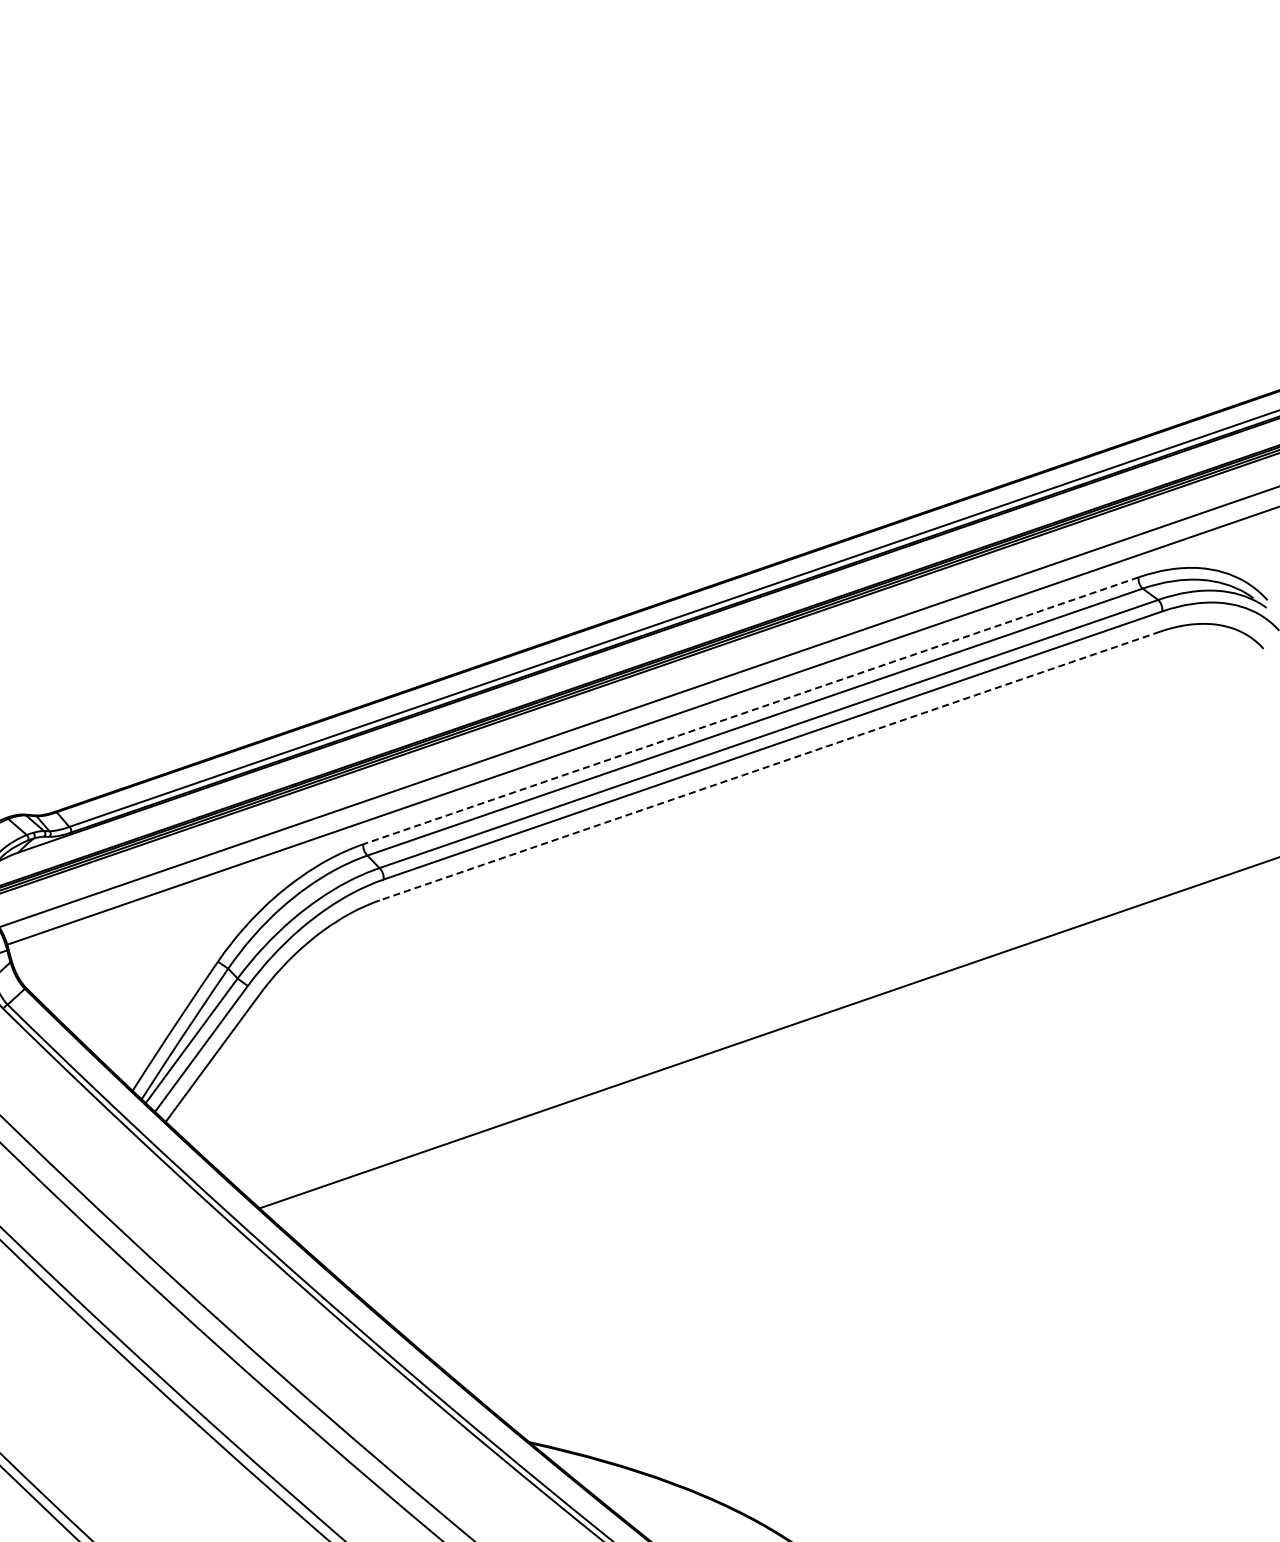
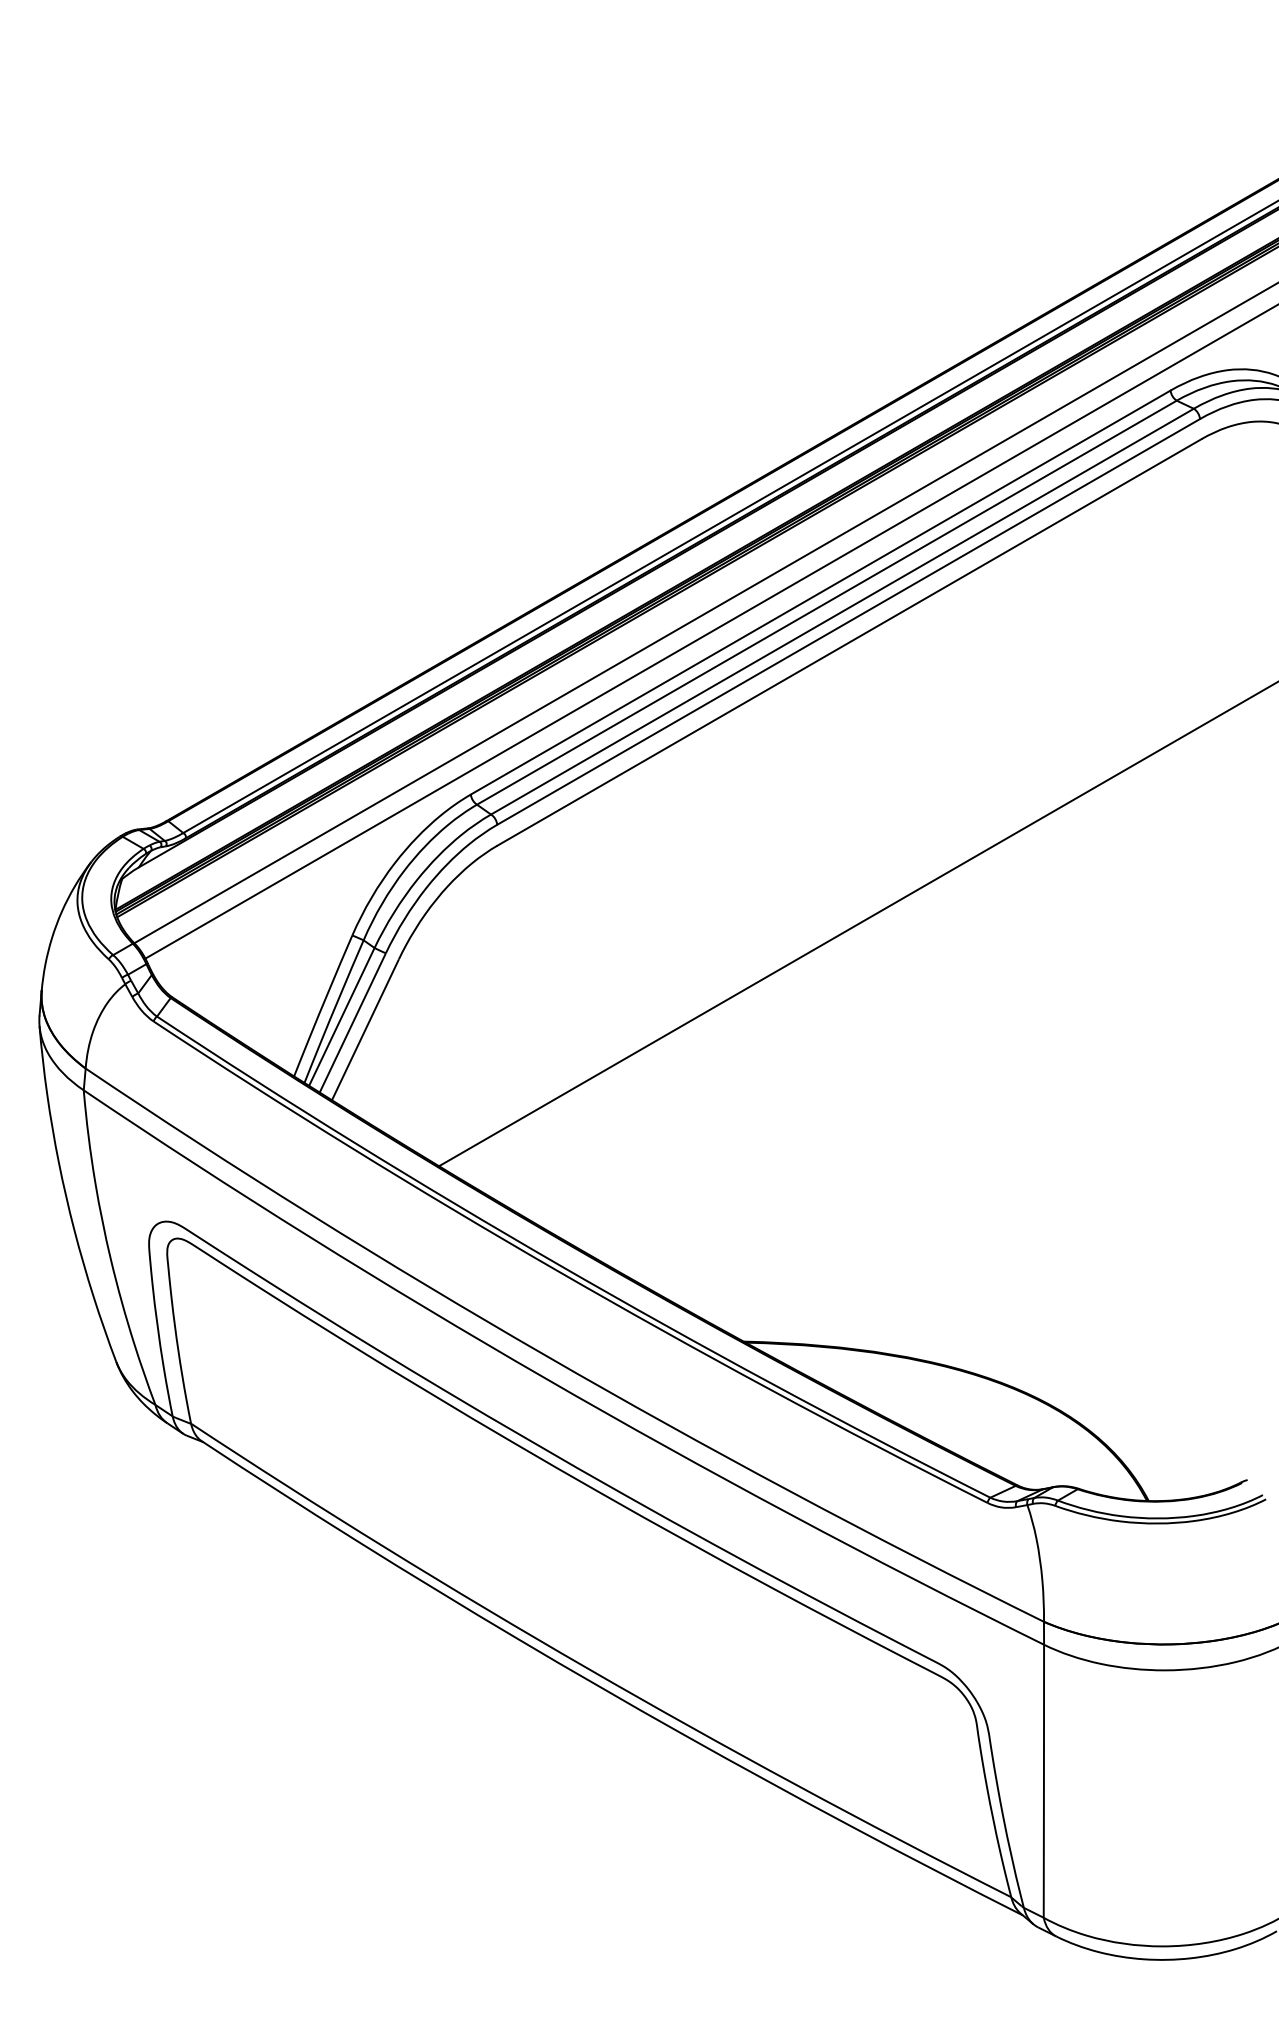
line: (750, 710) -> (820, 592), dashed -> solid
line: (769, 766) -> (849, 642), dashed -> solid

